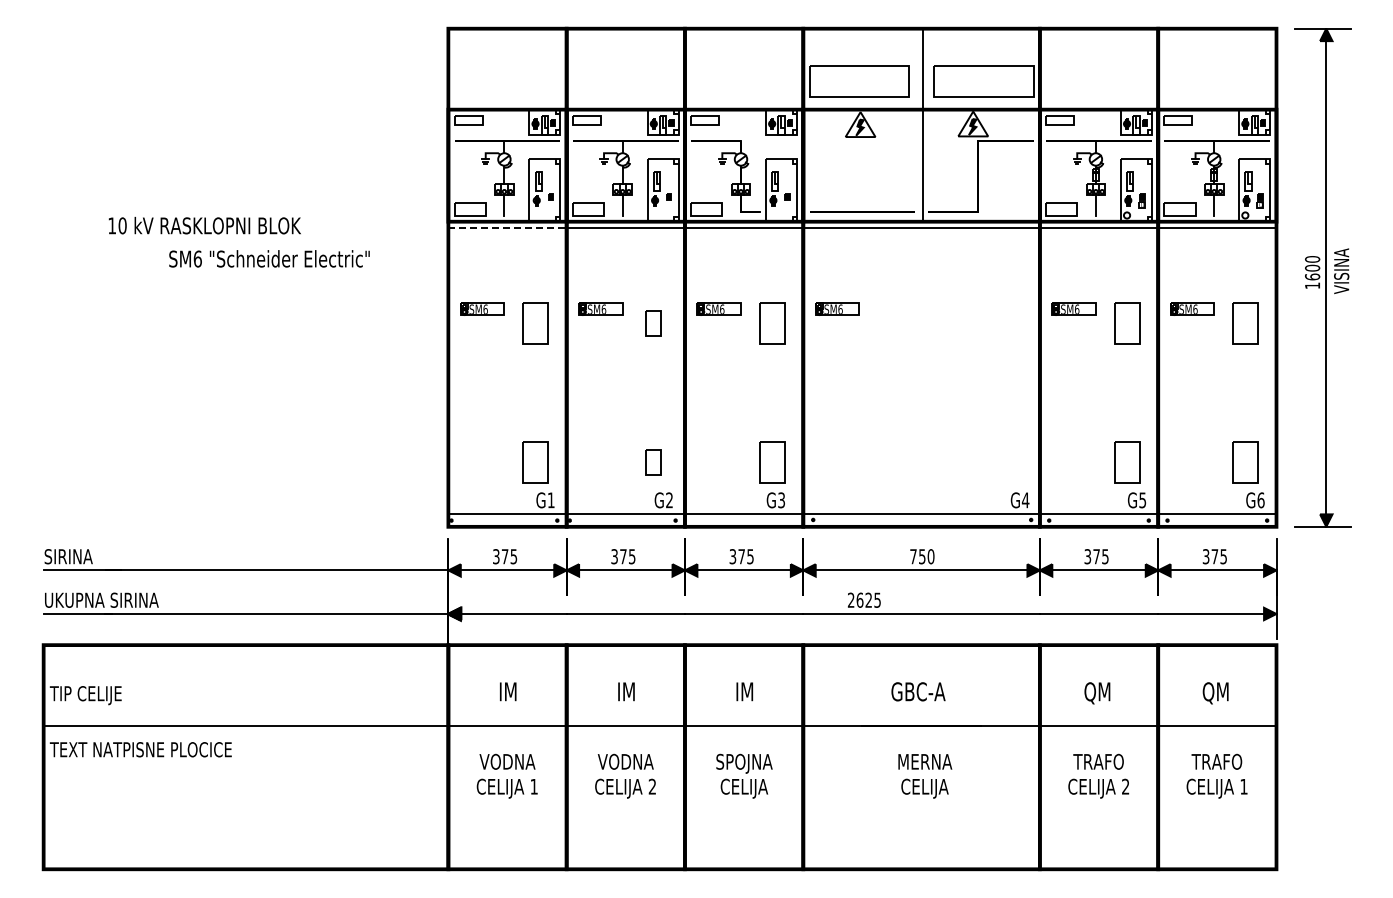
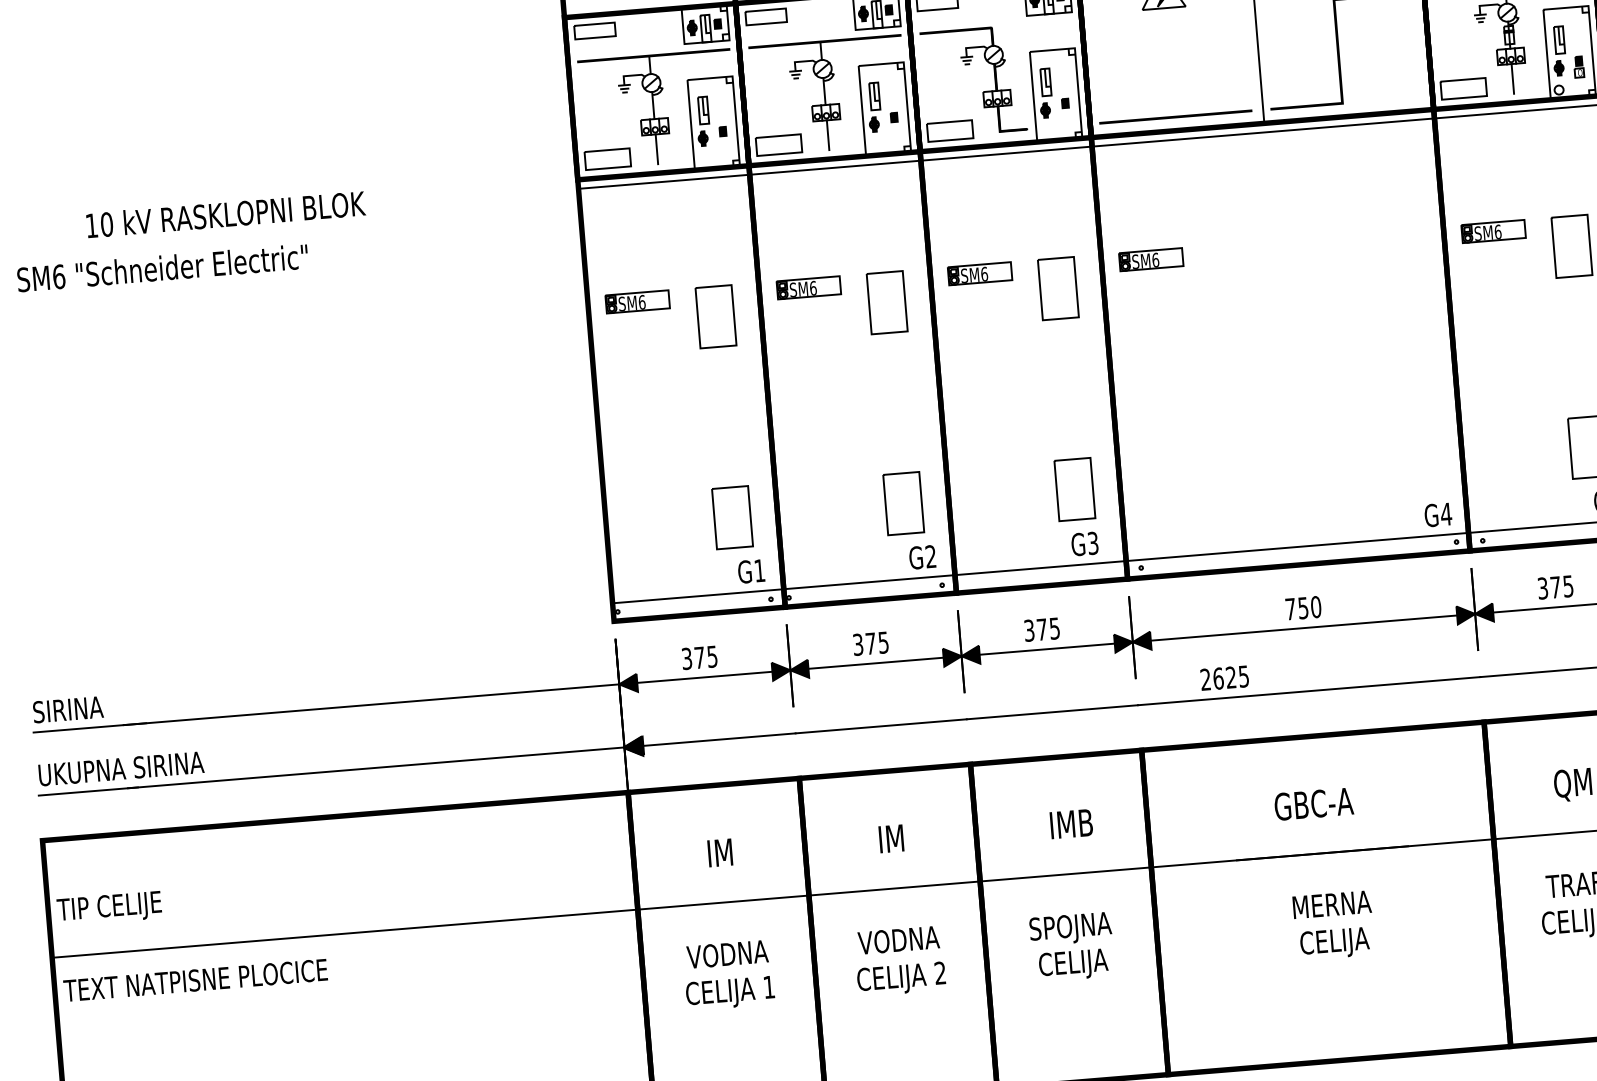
line: (508, 227) -> (665, 181), dashed -> solid
text: (269, 258) -> (162, 267), moved
part: (653, 323) -> (886, 302), size x1.67
part: (653, 462) -> (903, 503), size x1.67
text: (760, 691) -> (1085, 822), IM -> IMB

